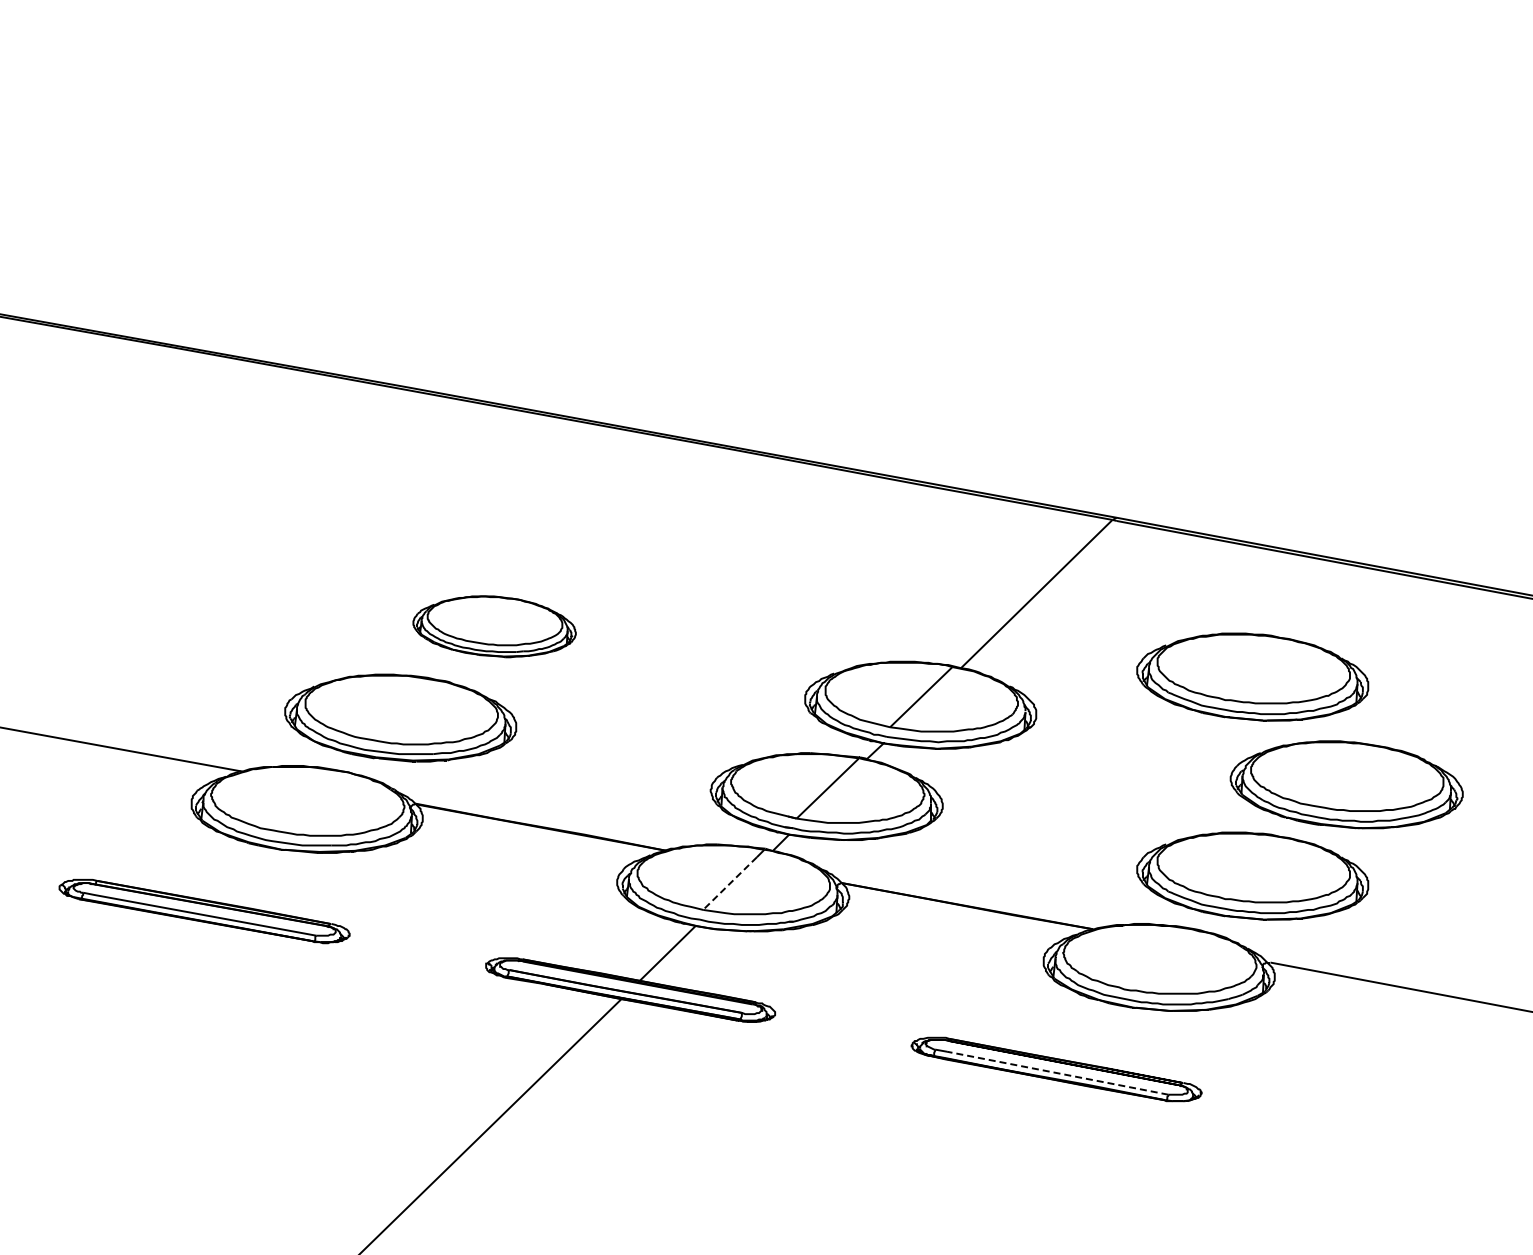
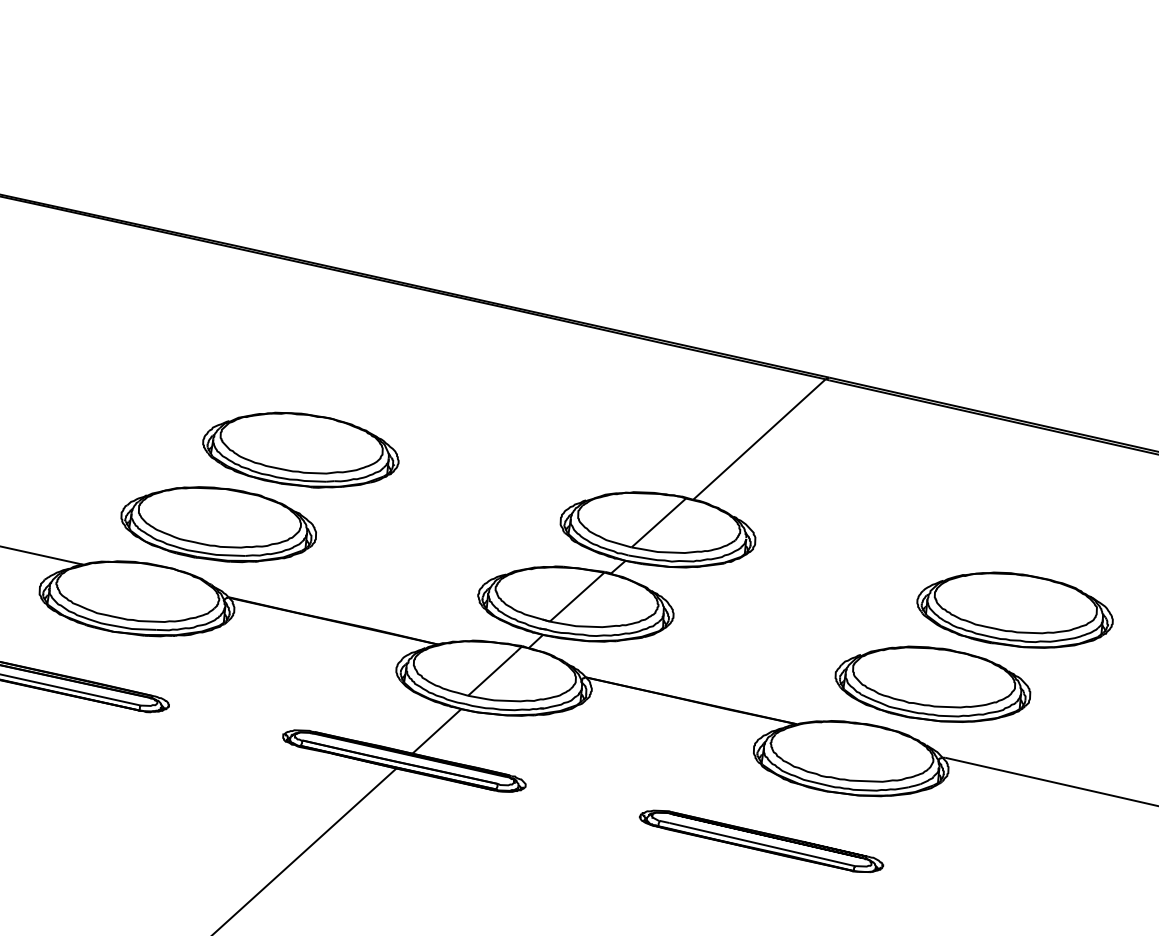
part: (494, 626) -> (300, 450), size x1.43
part: (1252, 676) -> (938, 515), removed
line: (730, 883) -> (492, 674), dashed -> solid
line: (1057, 1073) -> (762, 844), dashed -> solid

